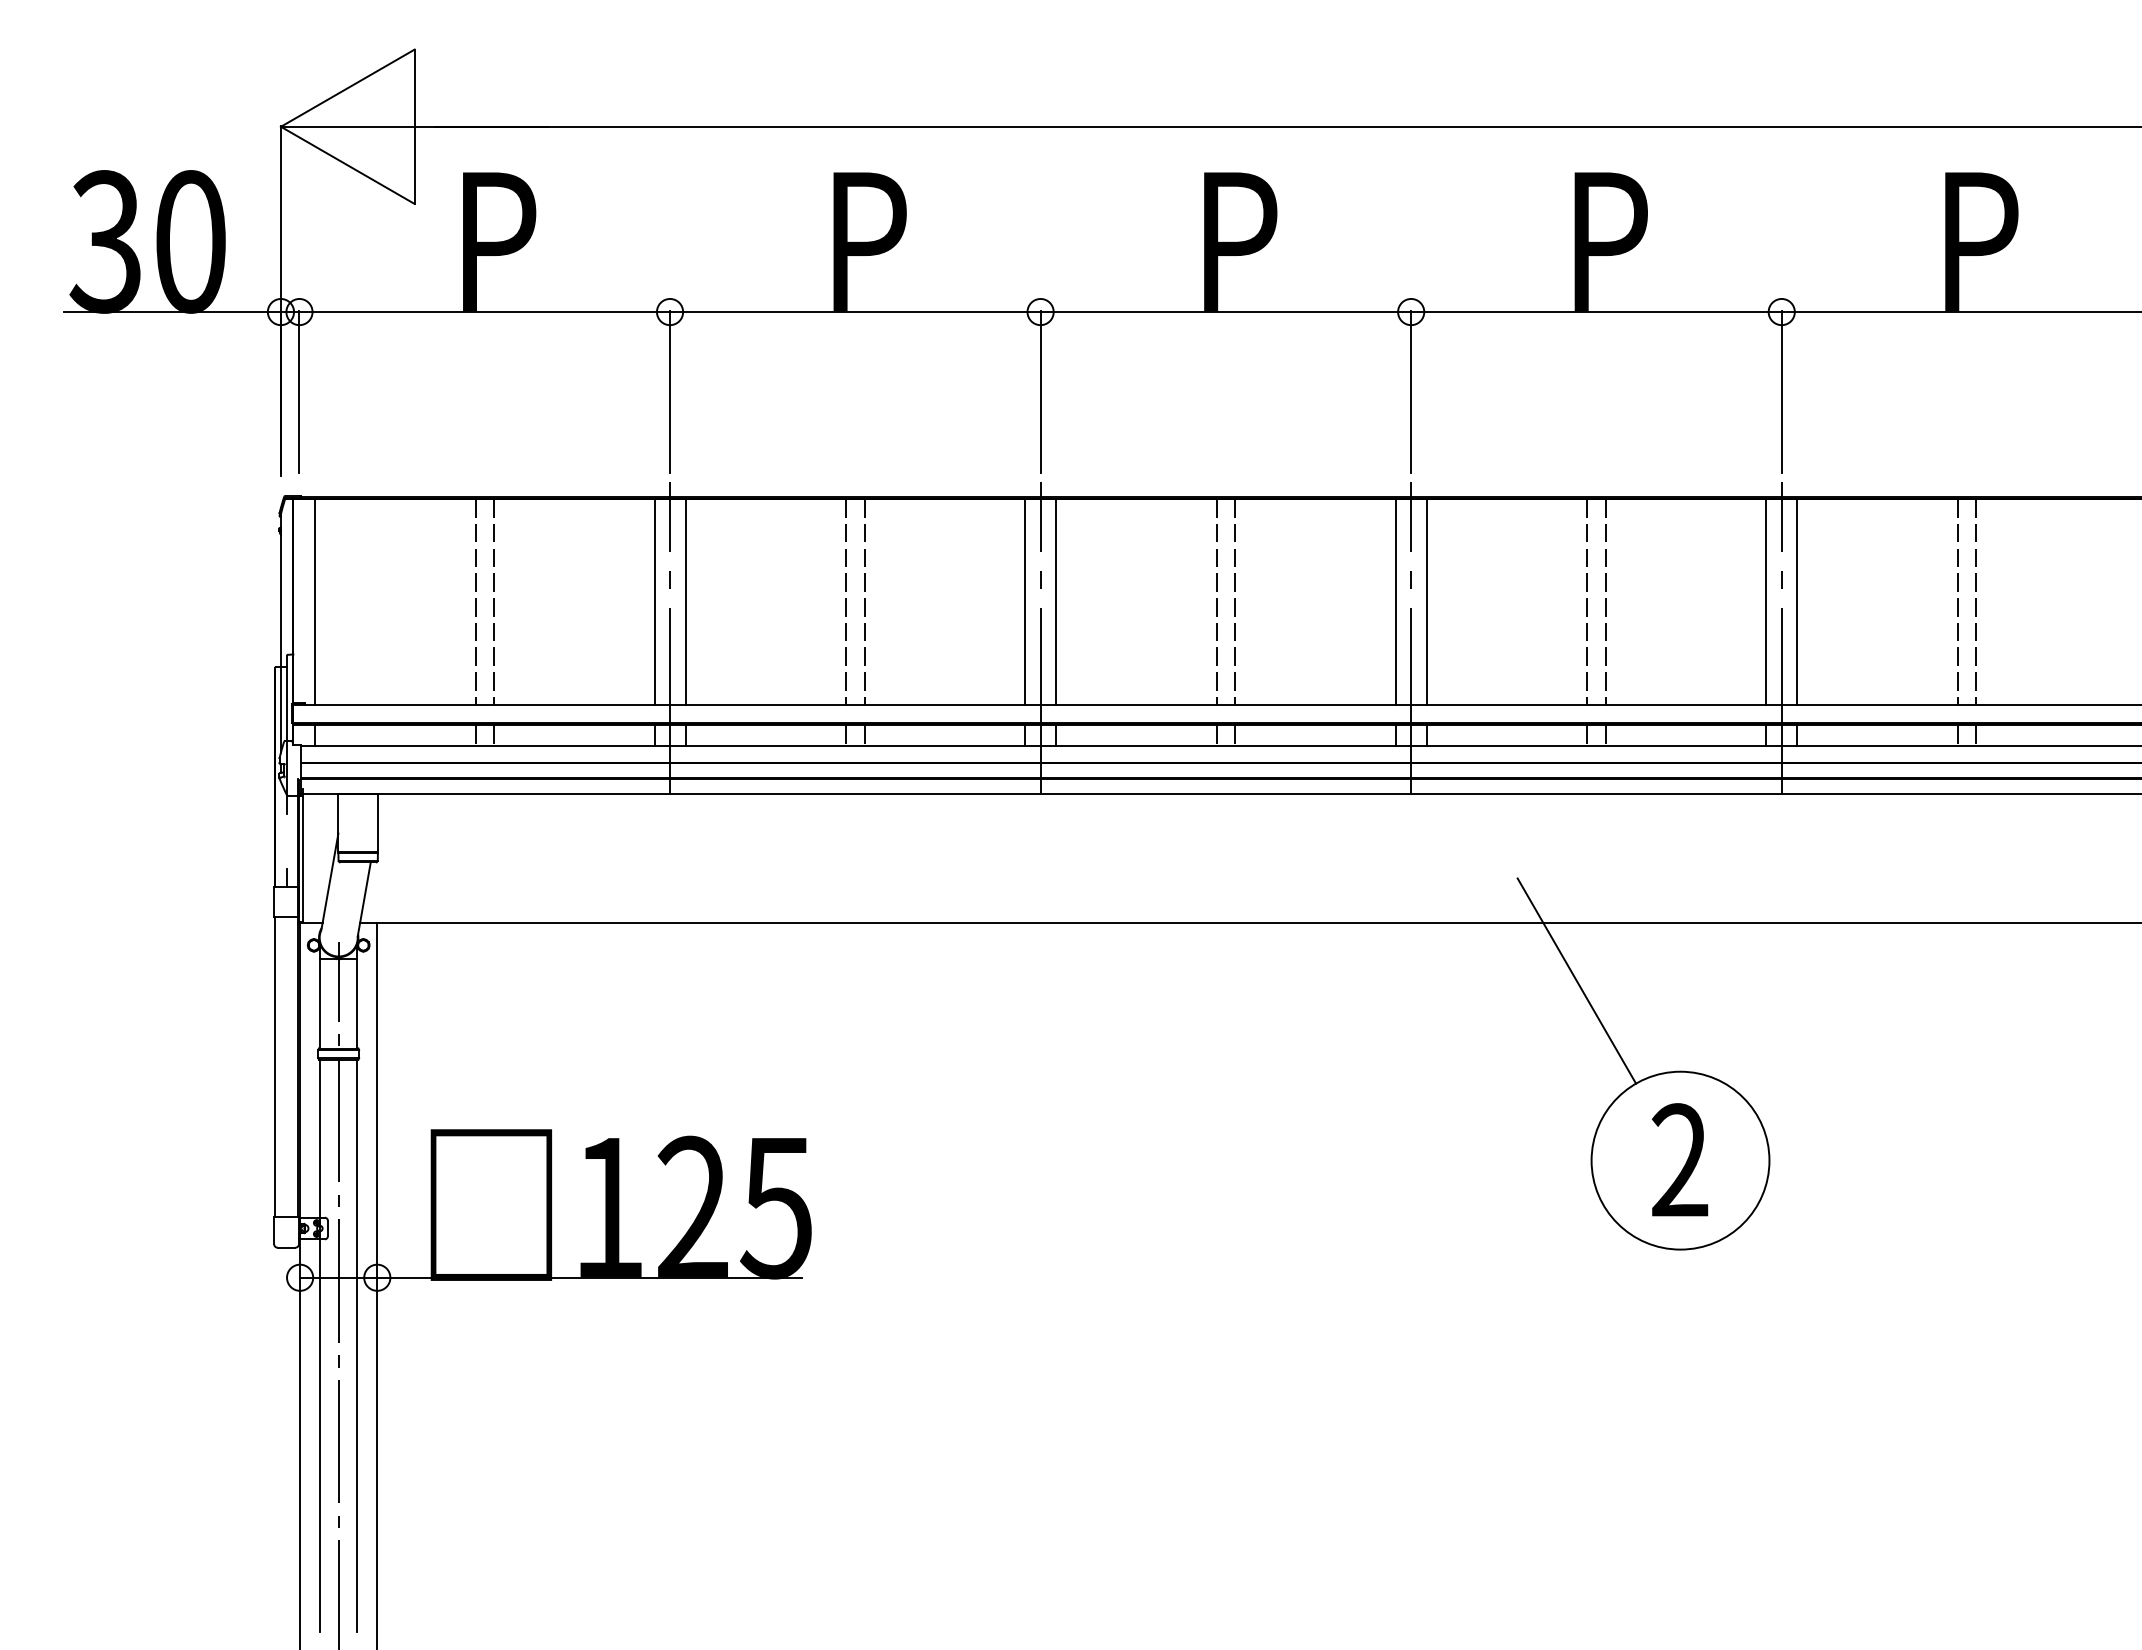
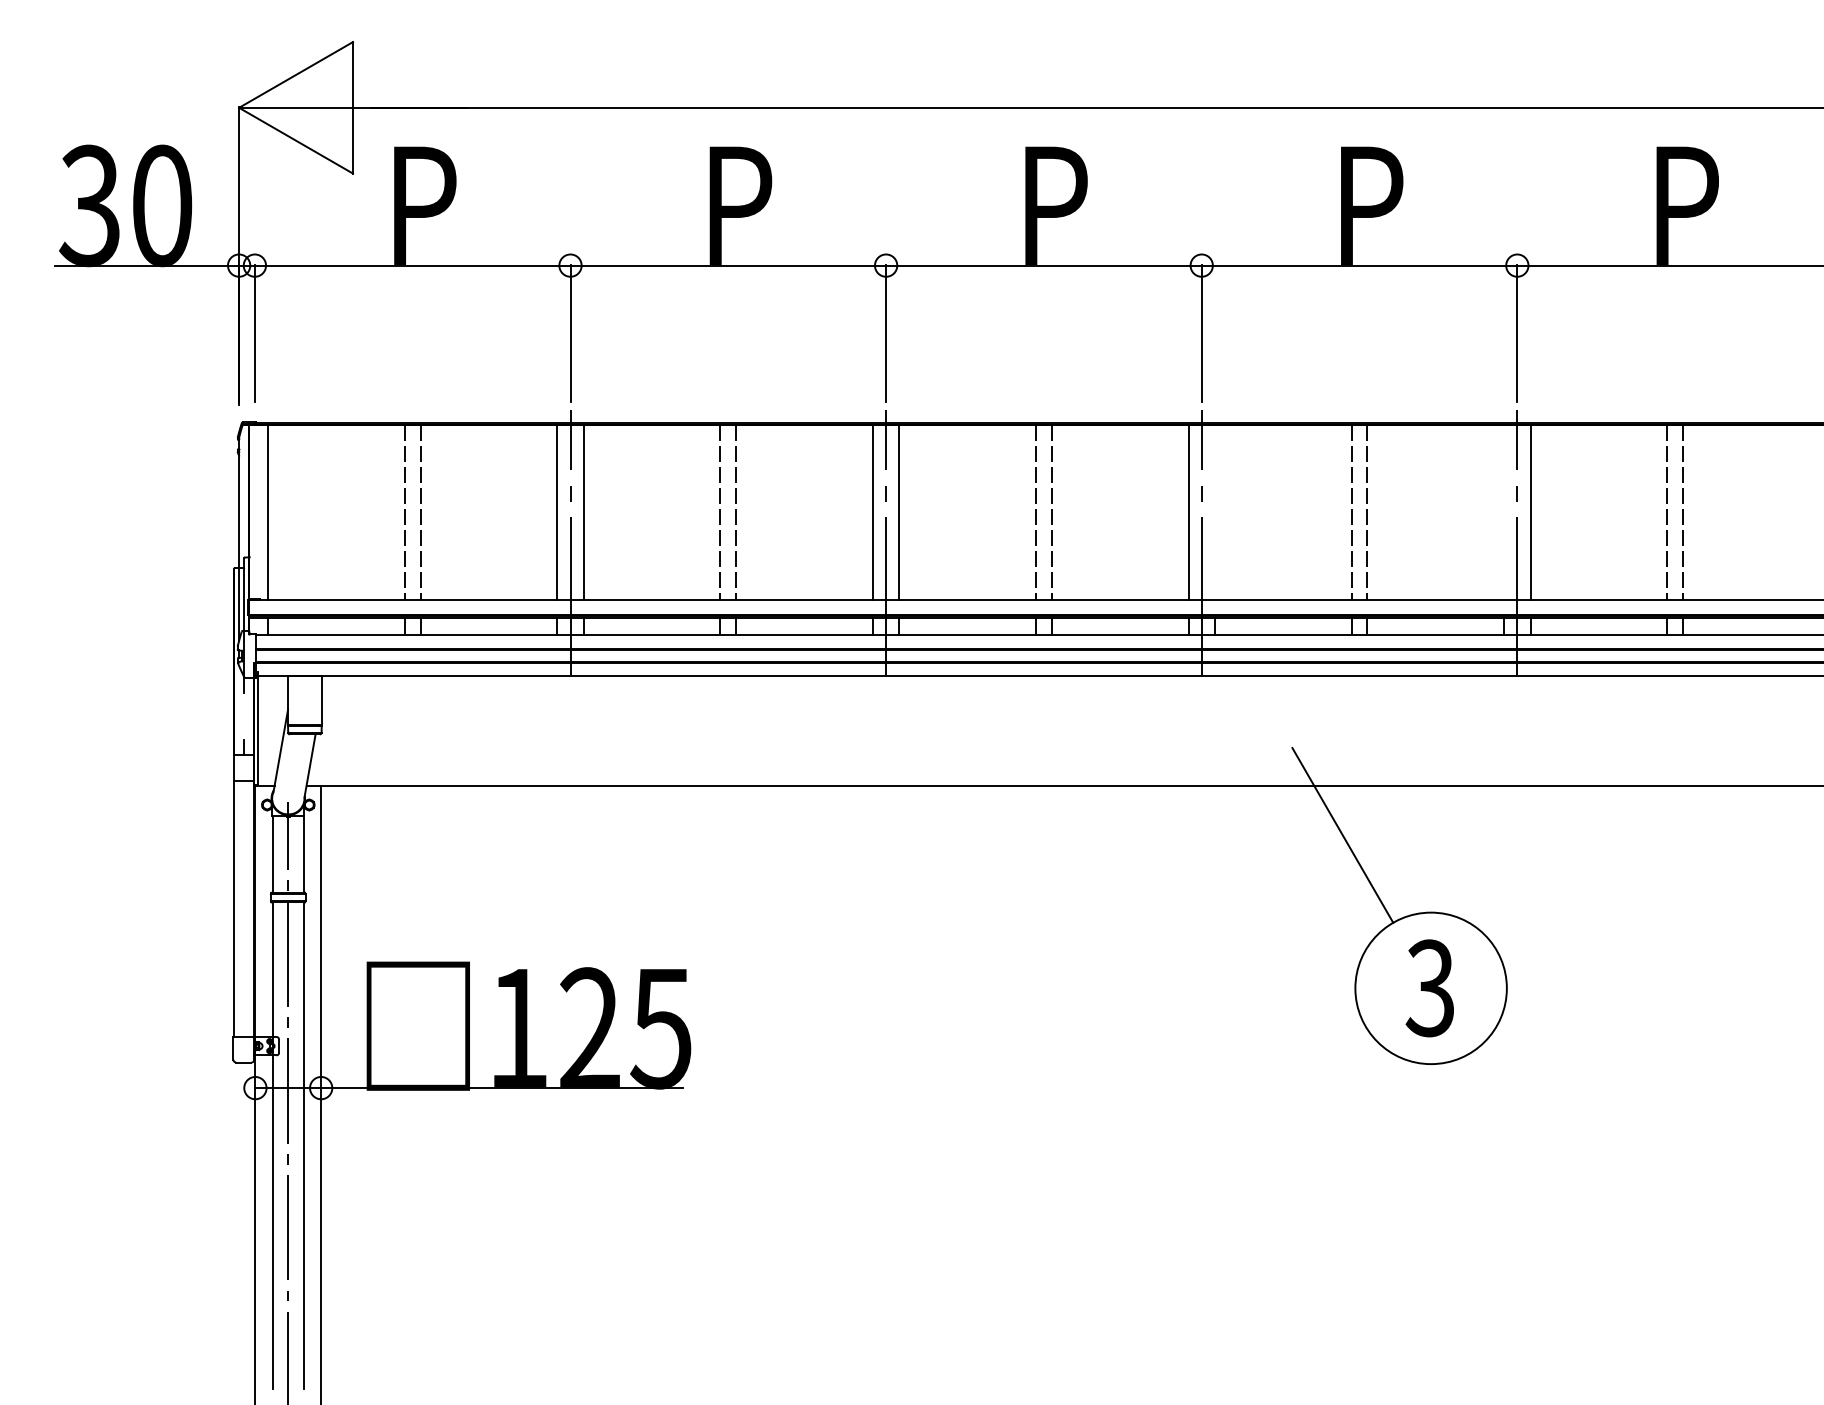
line: (1426, 601) -> (1214, 512), removed
line: (1766, 601) -> (1504, 512), removed
text: (1679, 1160) -> (1430, 988), 2 -> 3

